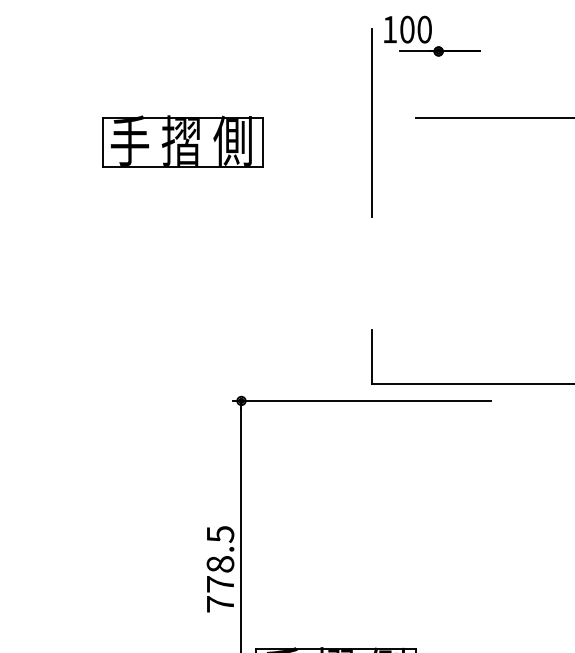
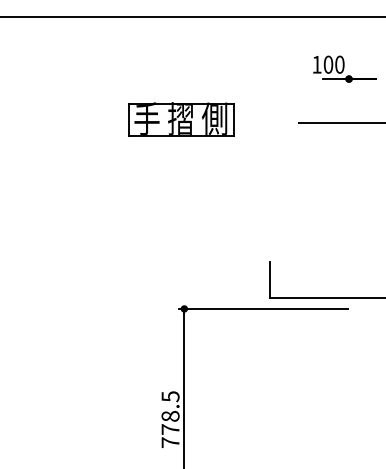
part: (431, 35) -> (344, 68), moved
line: (372, 123) -> (270, 126), removed
part: (182, 141) -> (181, 119), moved

